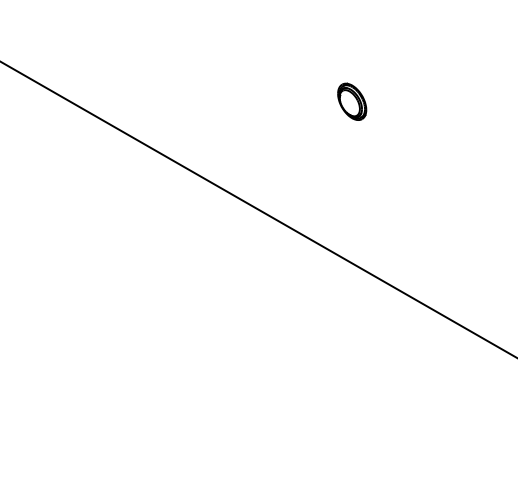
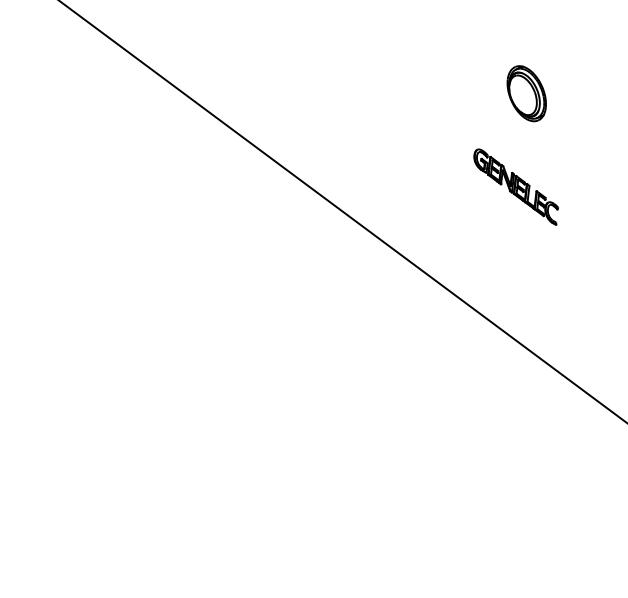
part: (351, 165) -> (514, 185), added

